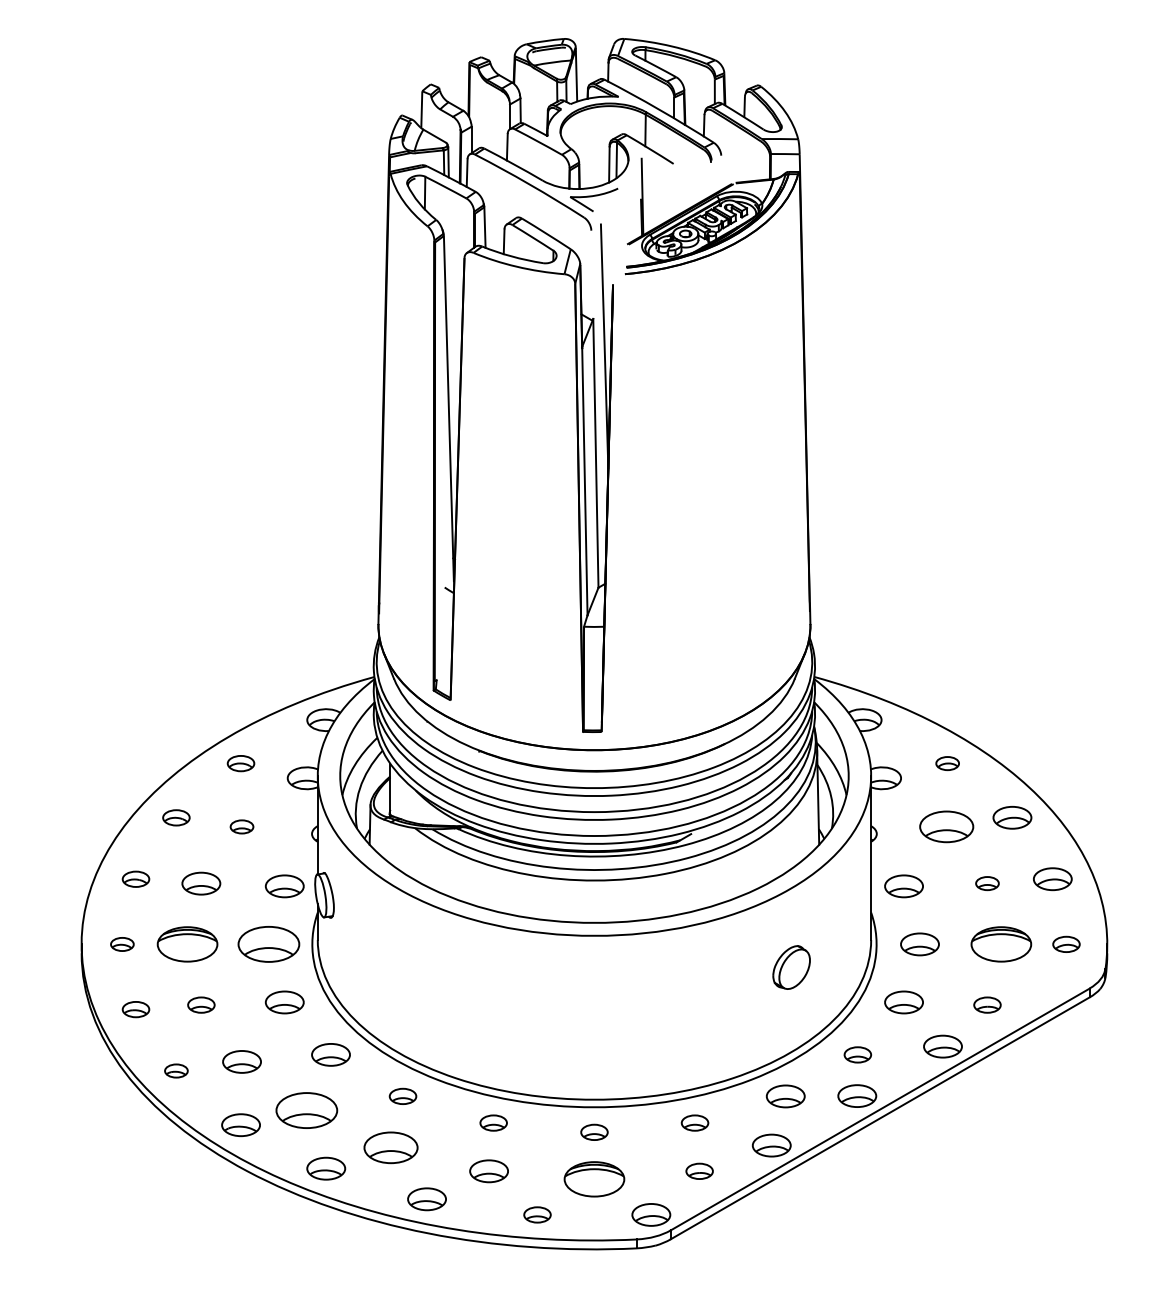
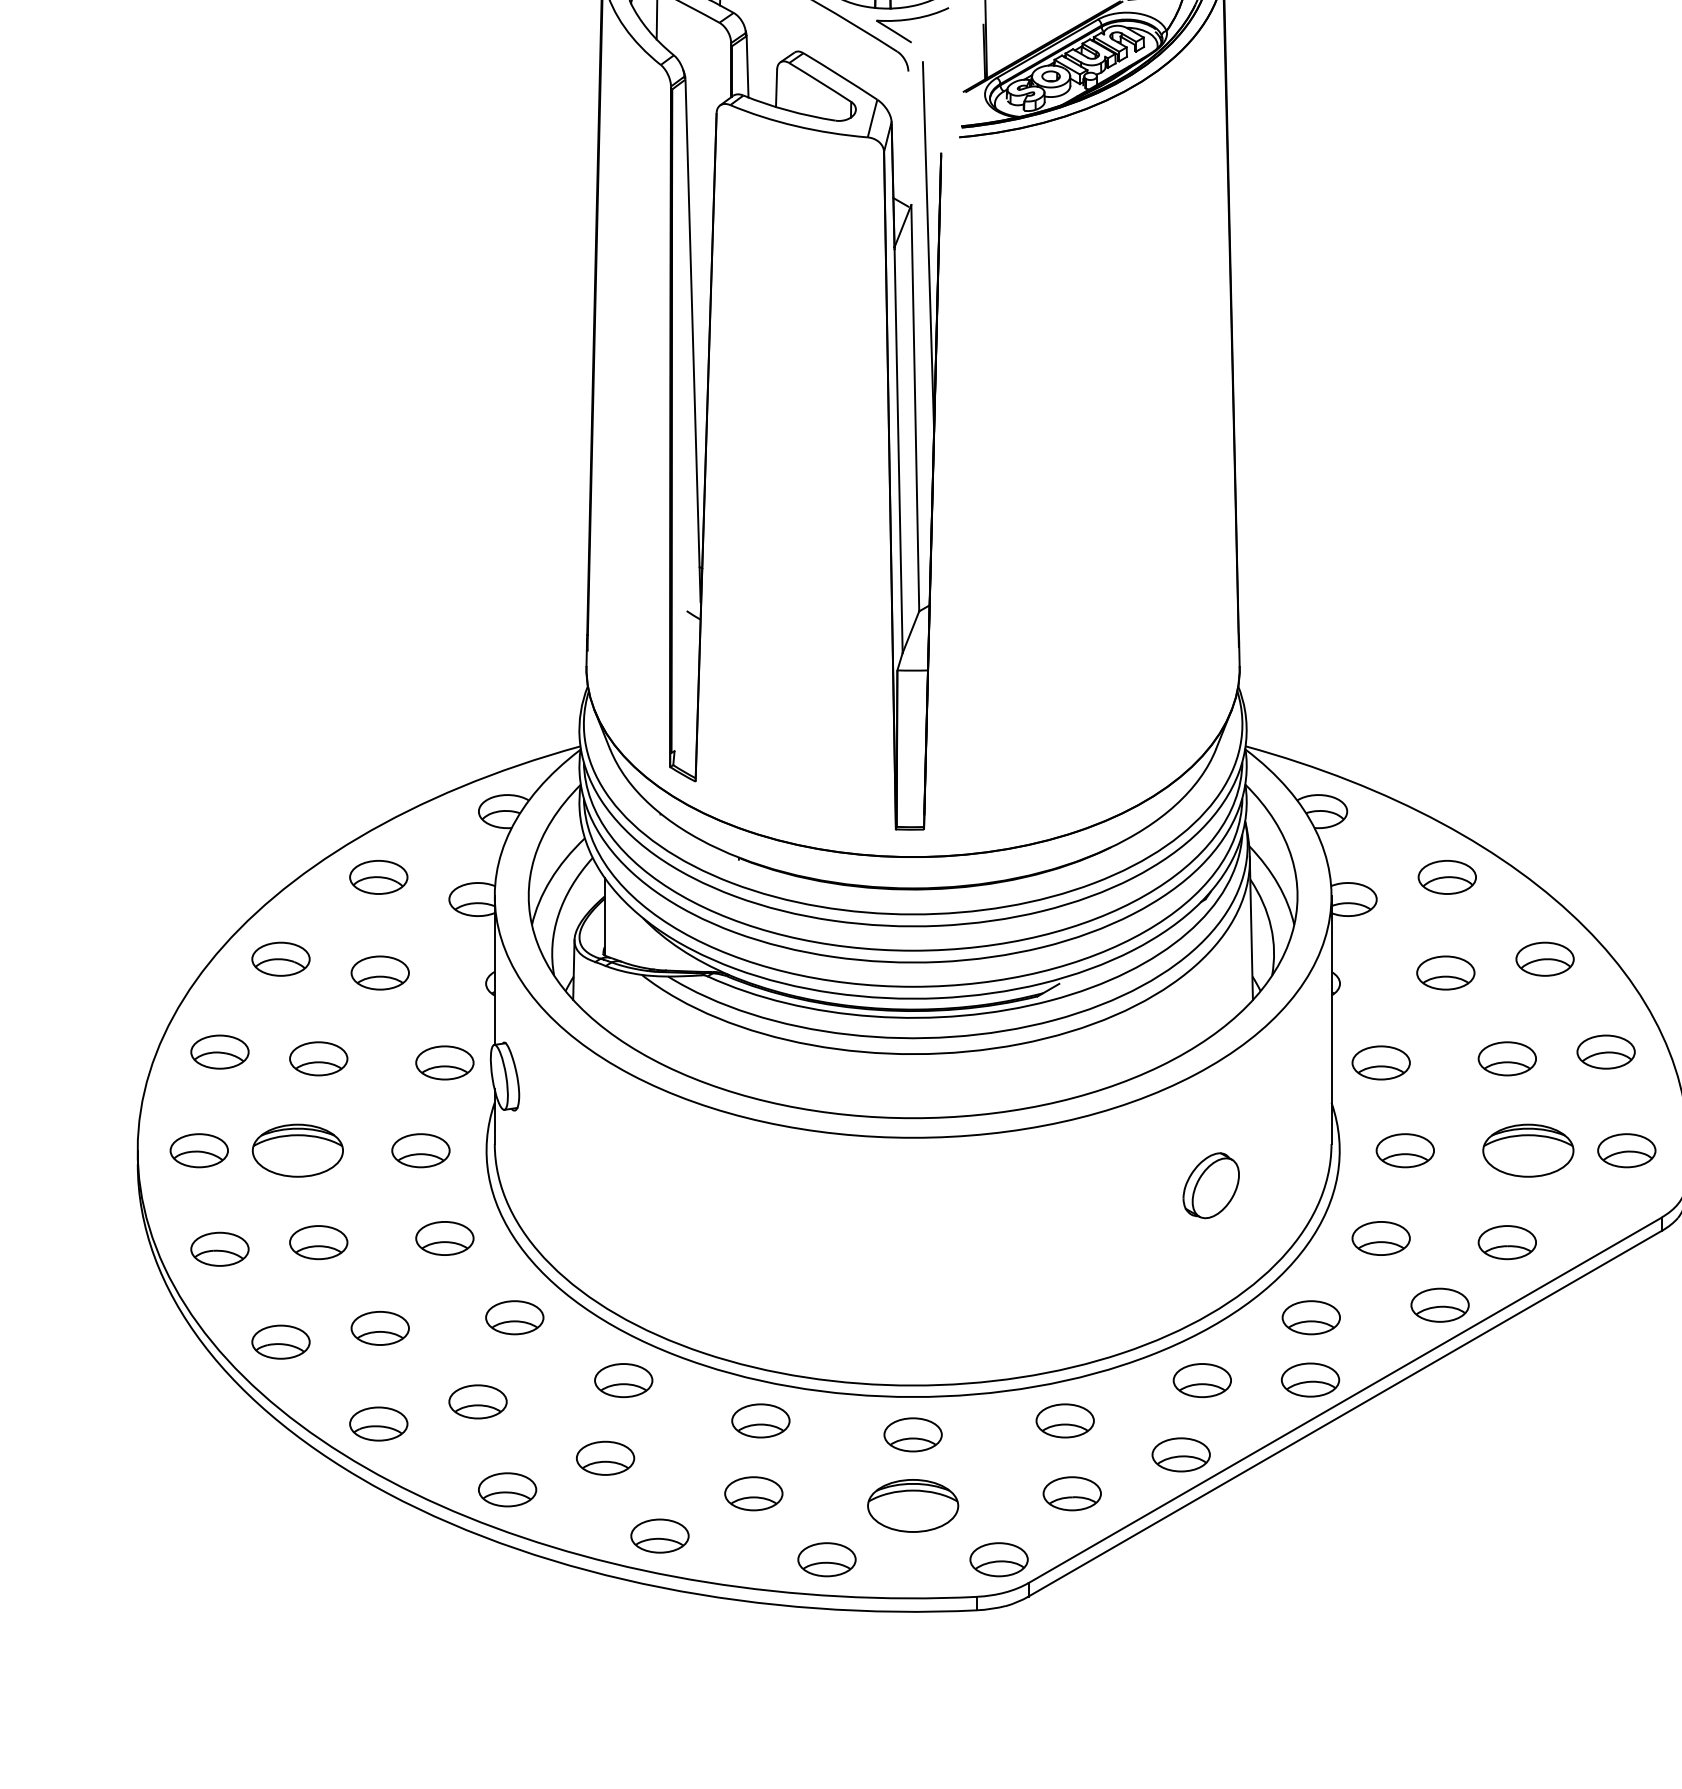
part: (240, 763) -> (377, 877), size x1.43
part: (947, 763) -> (1446, 877), size x1.67
part: (176, 817) -> (281, 958), size x1.43
part: (241, 826) -> (379, 972), size x1.67
part: (946, 826) -> (1445, 972), size x0.71
part: (135, 879) -> (219, 1052), size x1.43
part: (987, 883) -> (1507, 1058), size x1.67
part: (122, 944) -> (199, 1150), size x1.67
part: (268, 944) -> (420, 1150), size x0.62
part: (1066, 944) -> (1626, 1150), size x1.43
part: (201, 1004) -> (318, 1241), size x1.43
part: (987, 1004) -> (1507, 1241), size x1.43
part: (135, 1009) -> (219, 1249), size x1.43
part: (857, 1054) -> (1310, 1317), size x1.43
part: (176, 1070) -> (281, 1341), size x1.67
part: (402, 1096) -> (622, 1380), size x1.43
part: (306, 1110) -> (477, 1401), size x0.62
part: (493, 1122) -> (760, 1419), size x1.43
part: (694, 1122) -> (1064, 1419), size x1.43
part: (594, 1132) -> (913, 1435), size x1.43
part: (390, 1147) -> (604, 1457), size x0.71
part: (699, 1171) -> (1071, 1494), size x1.43
part: (537, 1214) -> (826, 1559), size x1.43

